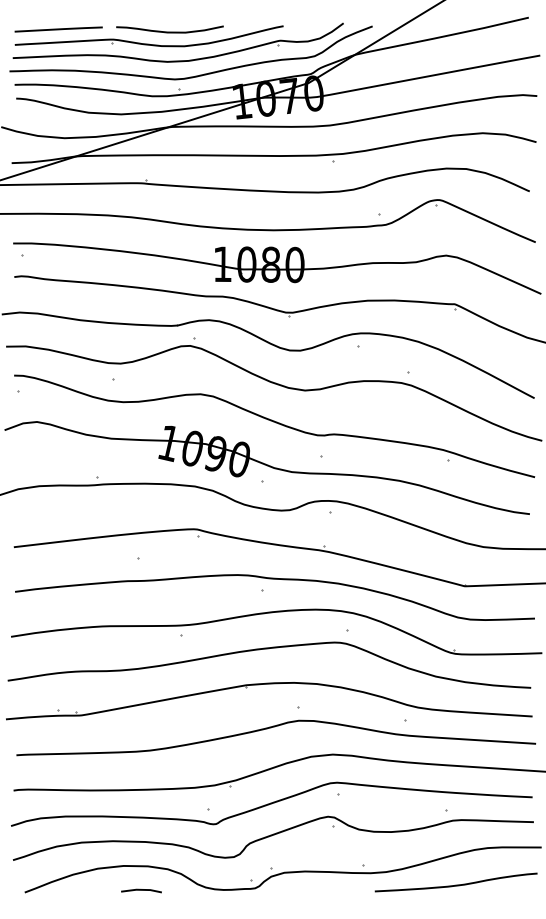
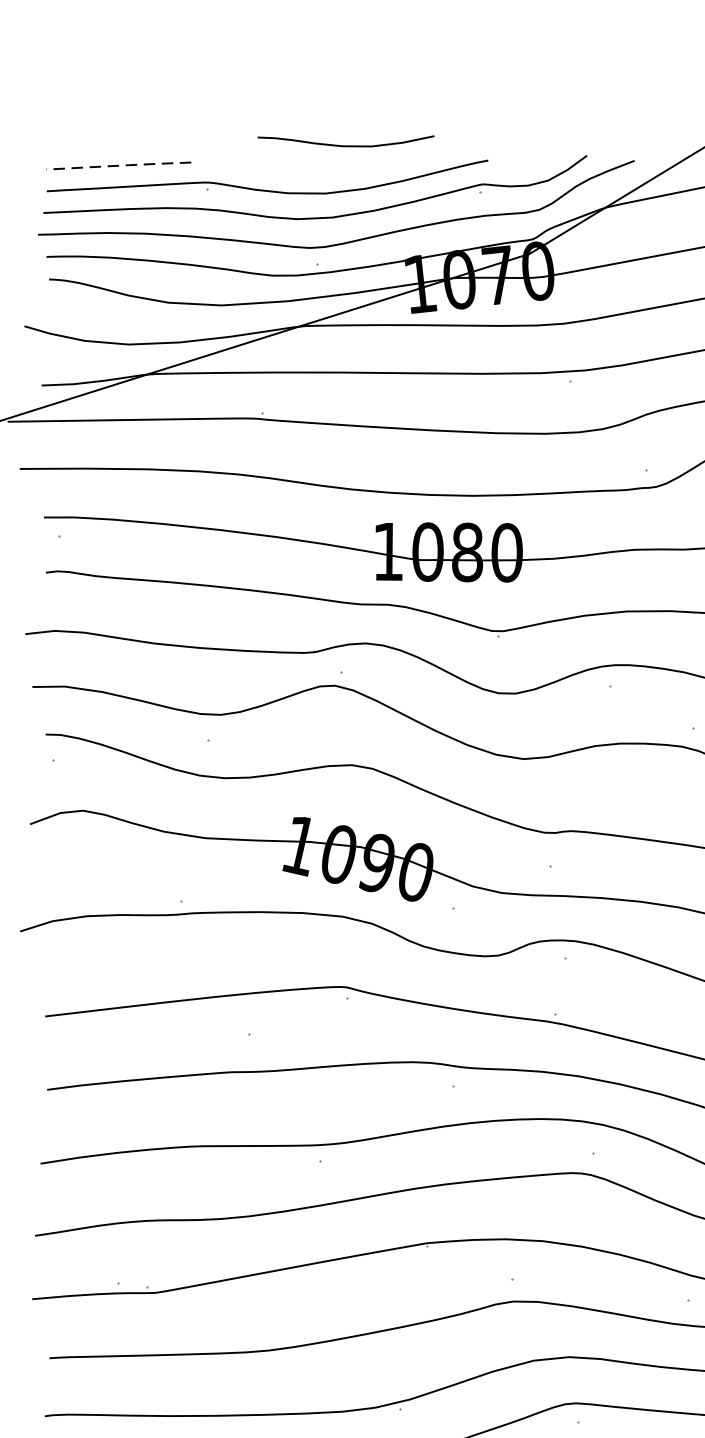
line: (60, 29) -> (121, 165), solid -> dashed
curve: (169, 31) -> (345, 144), moved

